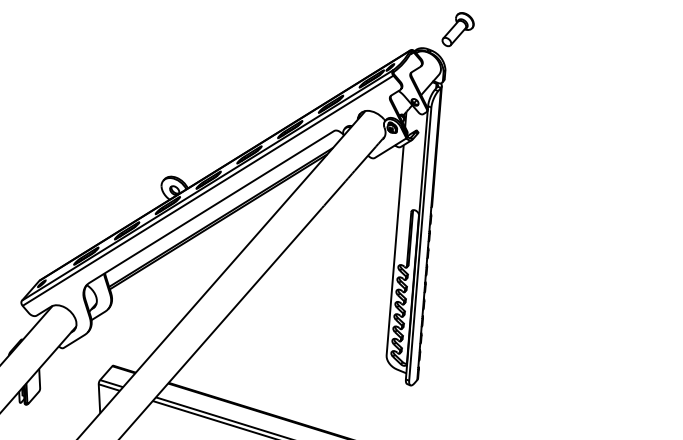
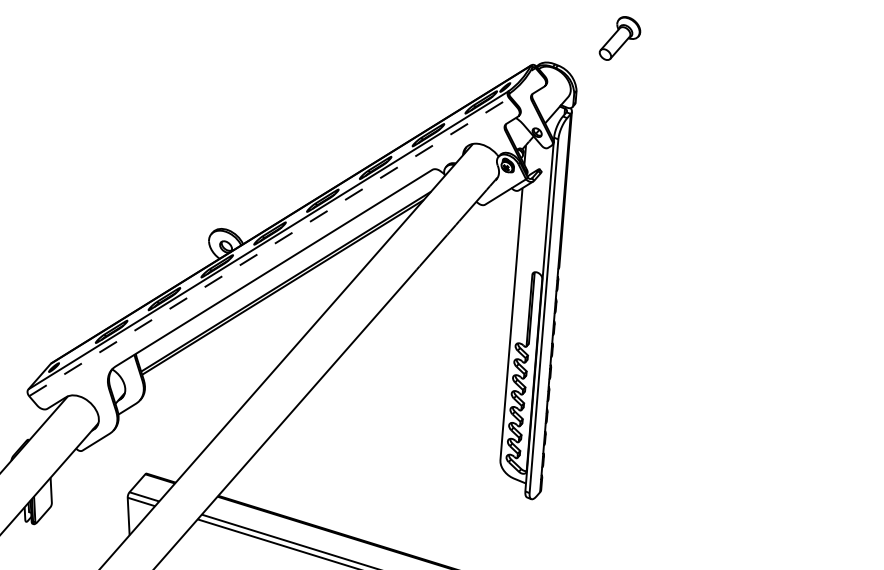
part: (457, 29) -> (619, 38), moved
line: (208, 190) -> (269, 246), solid -> dashed

